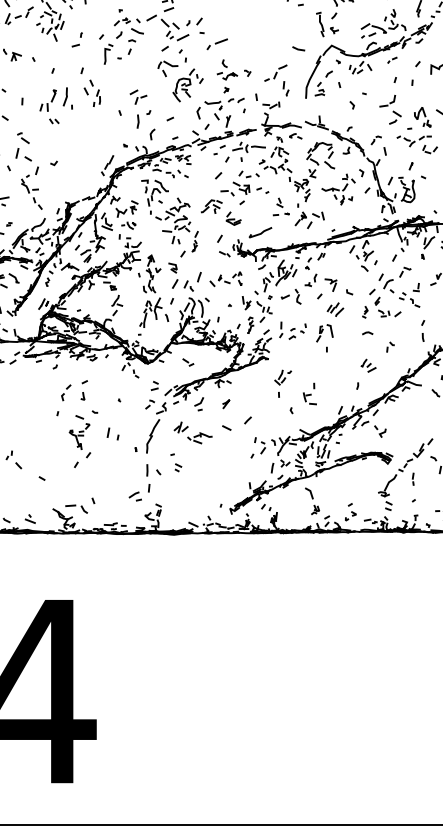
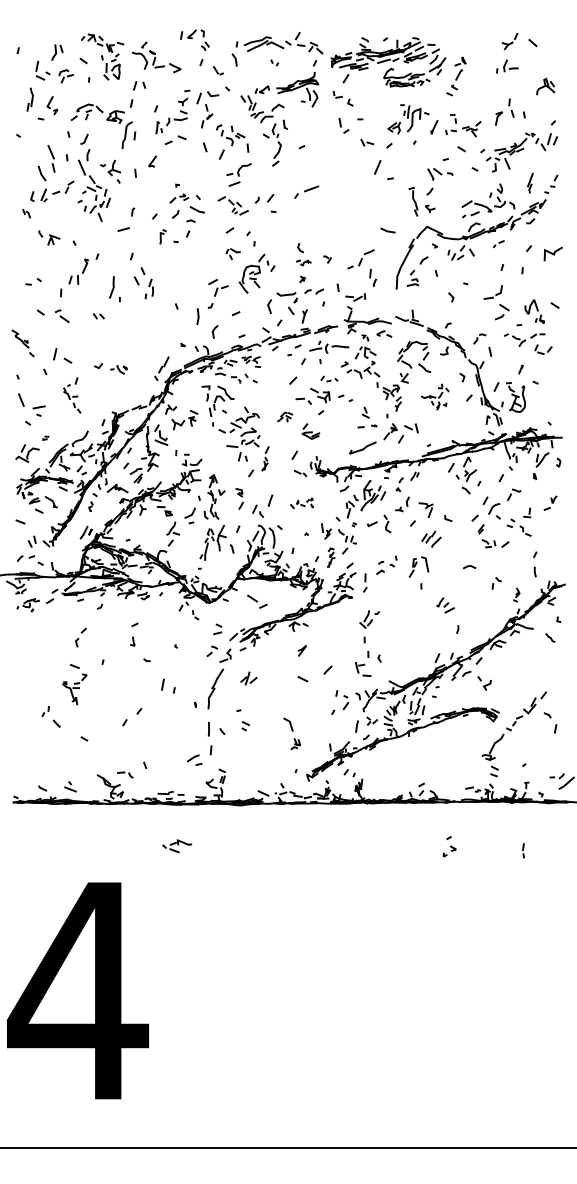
part: (168, 27) -> (233, 205), size x0.6
part: (76, 39) -> (125, 219), size x1.4
part: (217, 43) -> (306, 191), moved
part: (108, 53) -> (162, 236), size x0.6
part: (168, 68) -> (233, 253), size x0.6
part: (227, 75) -> (303, 262), size x0.6
part: (138, 96) -> (218, 287), moved
part: (48, 100) -> (78, 271), moved
part: (22, 138) -> (61, 316), moved
part: (249, 173) -> (329, 378), size x0.7
part: (31, 188) -> (71, 395), size x0.7
part: (338, 189) -> (434, 396), size x0.7
part: (211, 206) -> (284, 416), size x0.6
part: (128, 225) -> (118, 369), moved
curve: (260, 233) -> (362, 448), moved
part: (173, 275) -> (239, 498), size x0.7
part: (225, 279) -> (301, 503), size x0.6
part: (365, 311) -> (516, 594), moved
part: (281, 329) -> (365, 582), moved
part: (188, 362) -> (257, 601), size x1.6
part: (368, 365) -> (445, 605), moved
part: (65, 392) -> (80, 637), moved
part: (310, 393) -> (363, 663), moved
part: (198, 403) -> (189, 515), moved
part: (79, 432) -> (74, 684), moved
part: (200, 438) -> (177, 846), moved
line: (413, 479) -> (523, 850), moved
part: (311, 501) -> (291, 733), moved
part: (76, 508) -> (125, 774), size x0.6
part: (350, 512) -> (449, 846), moved

